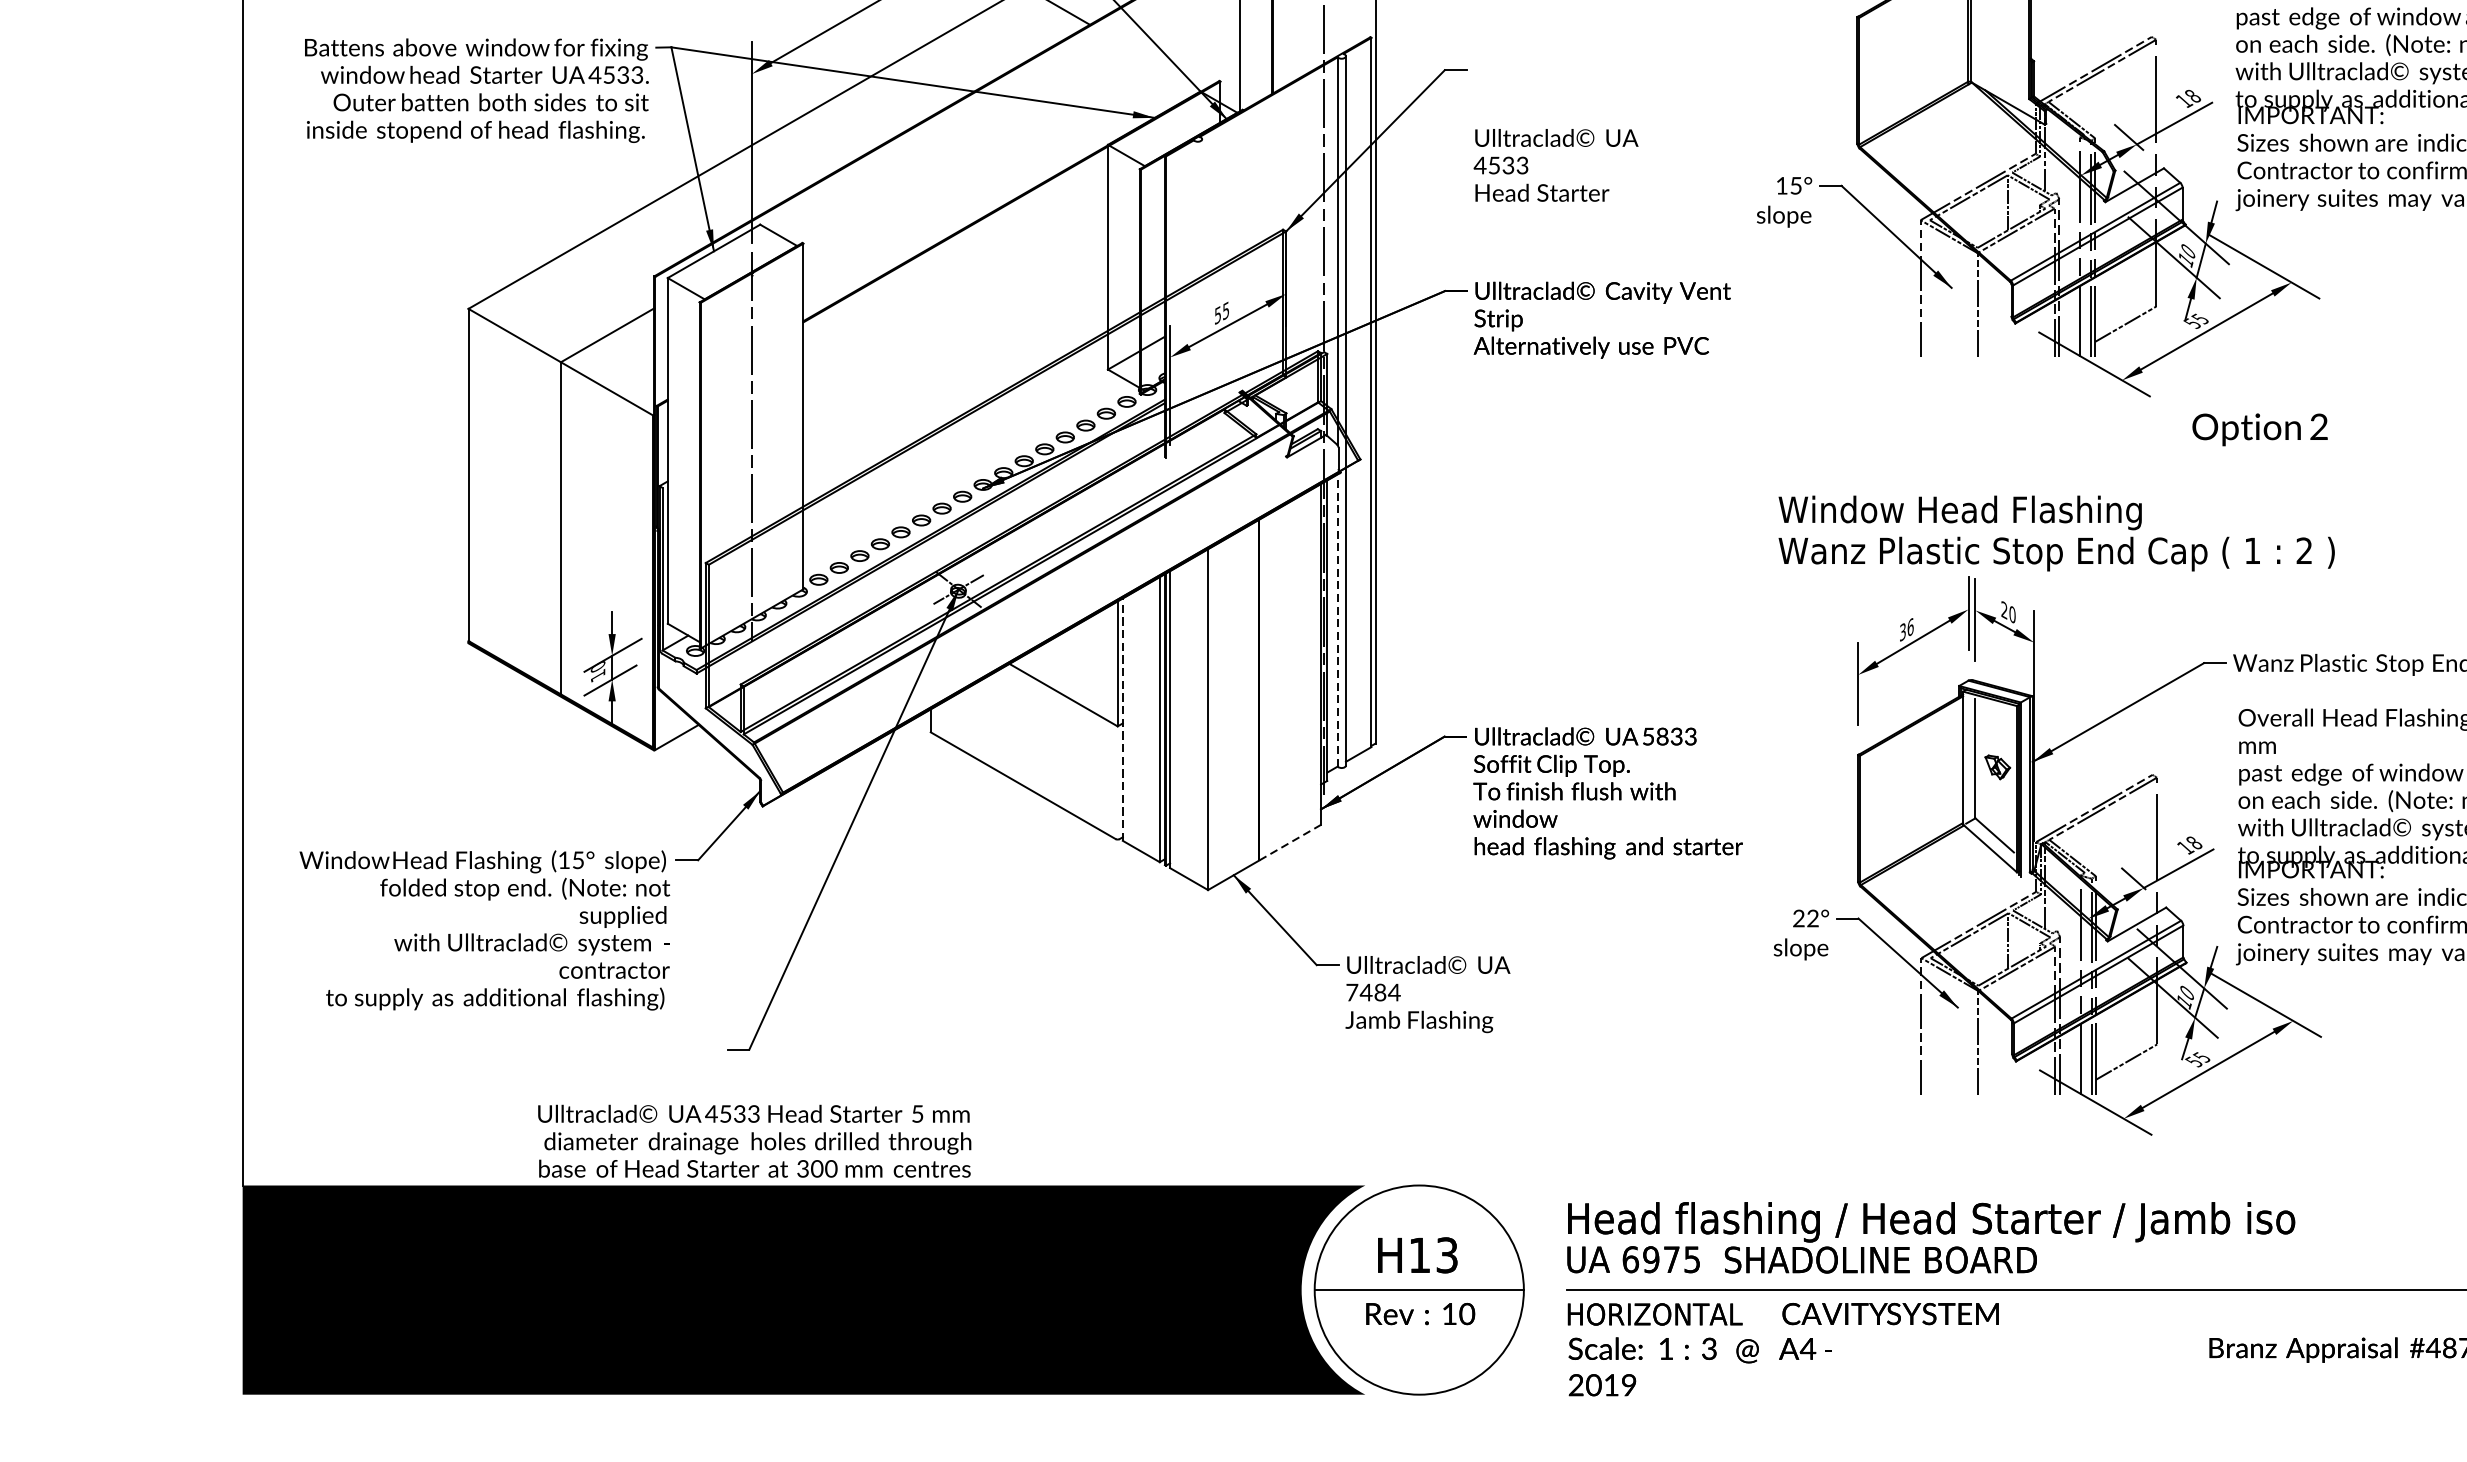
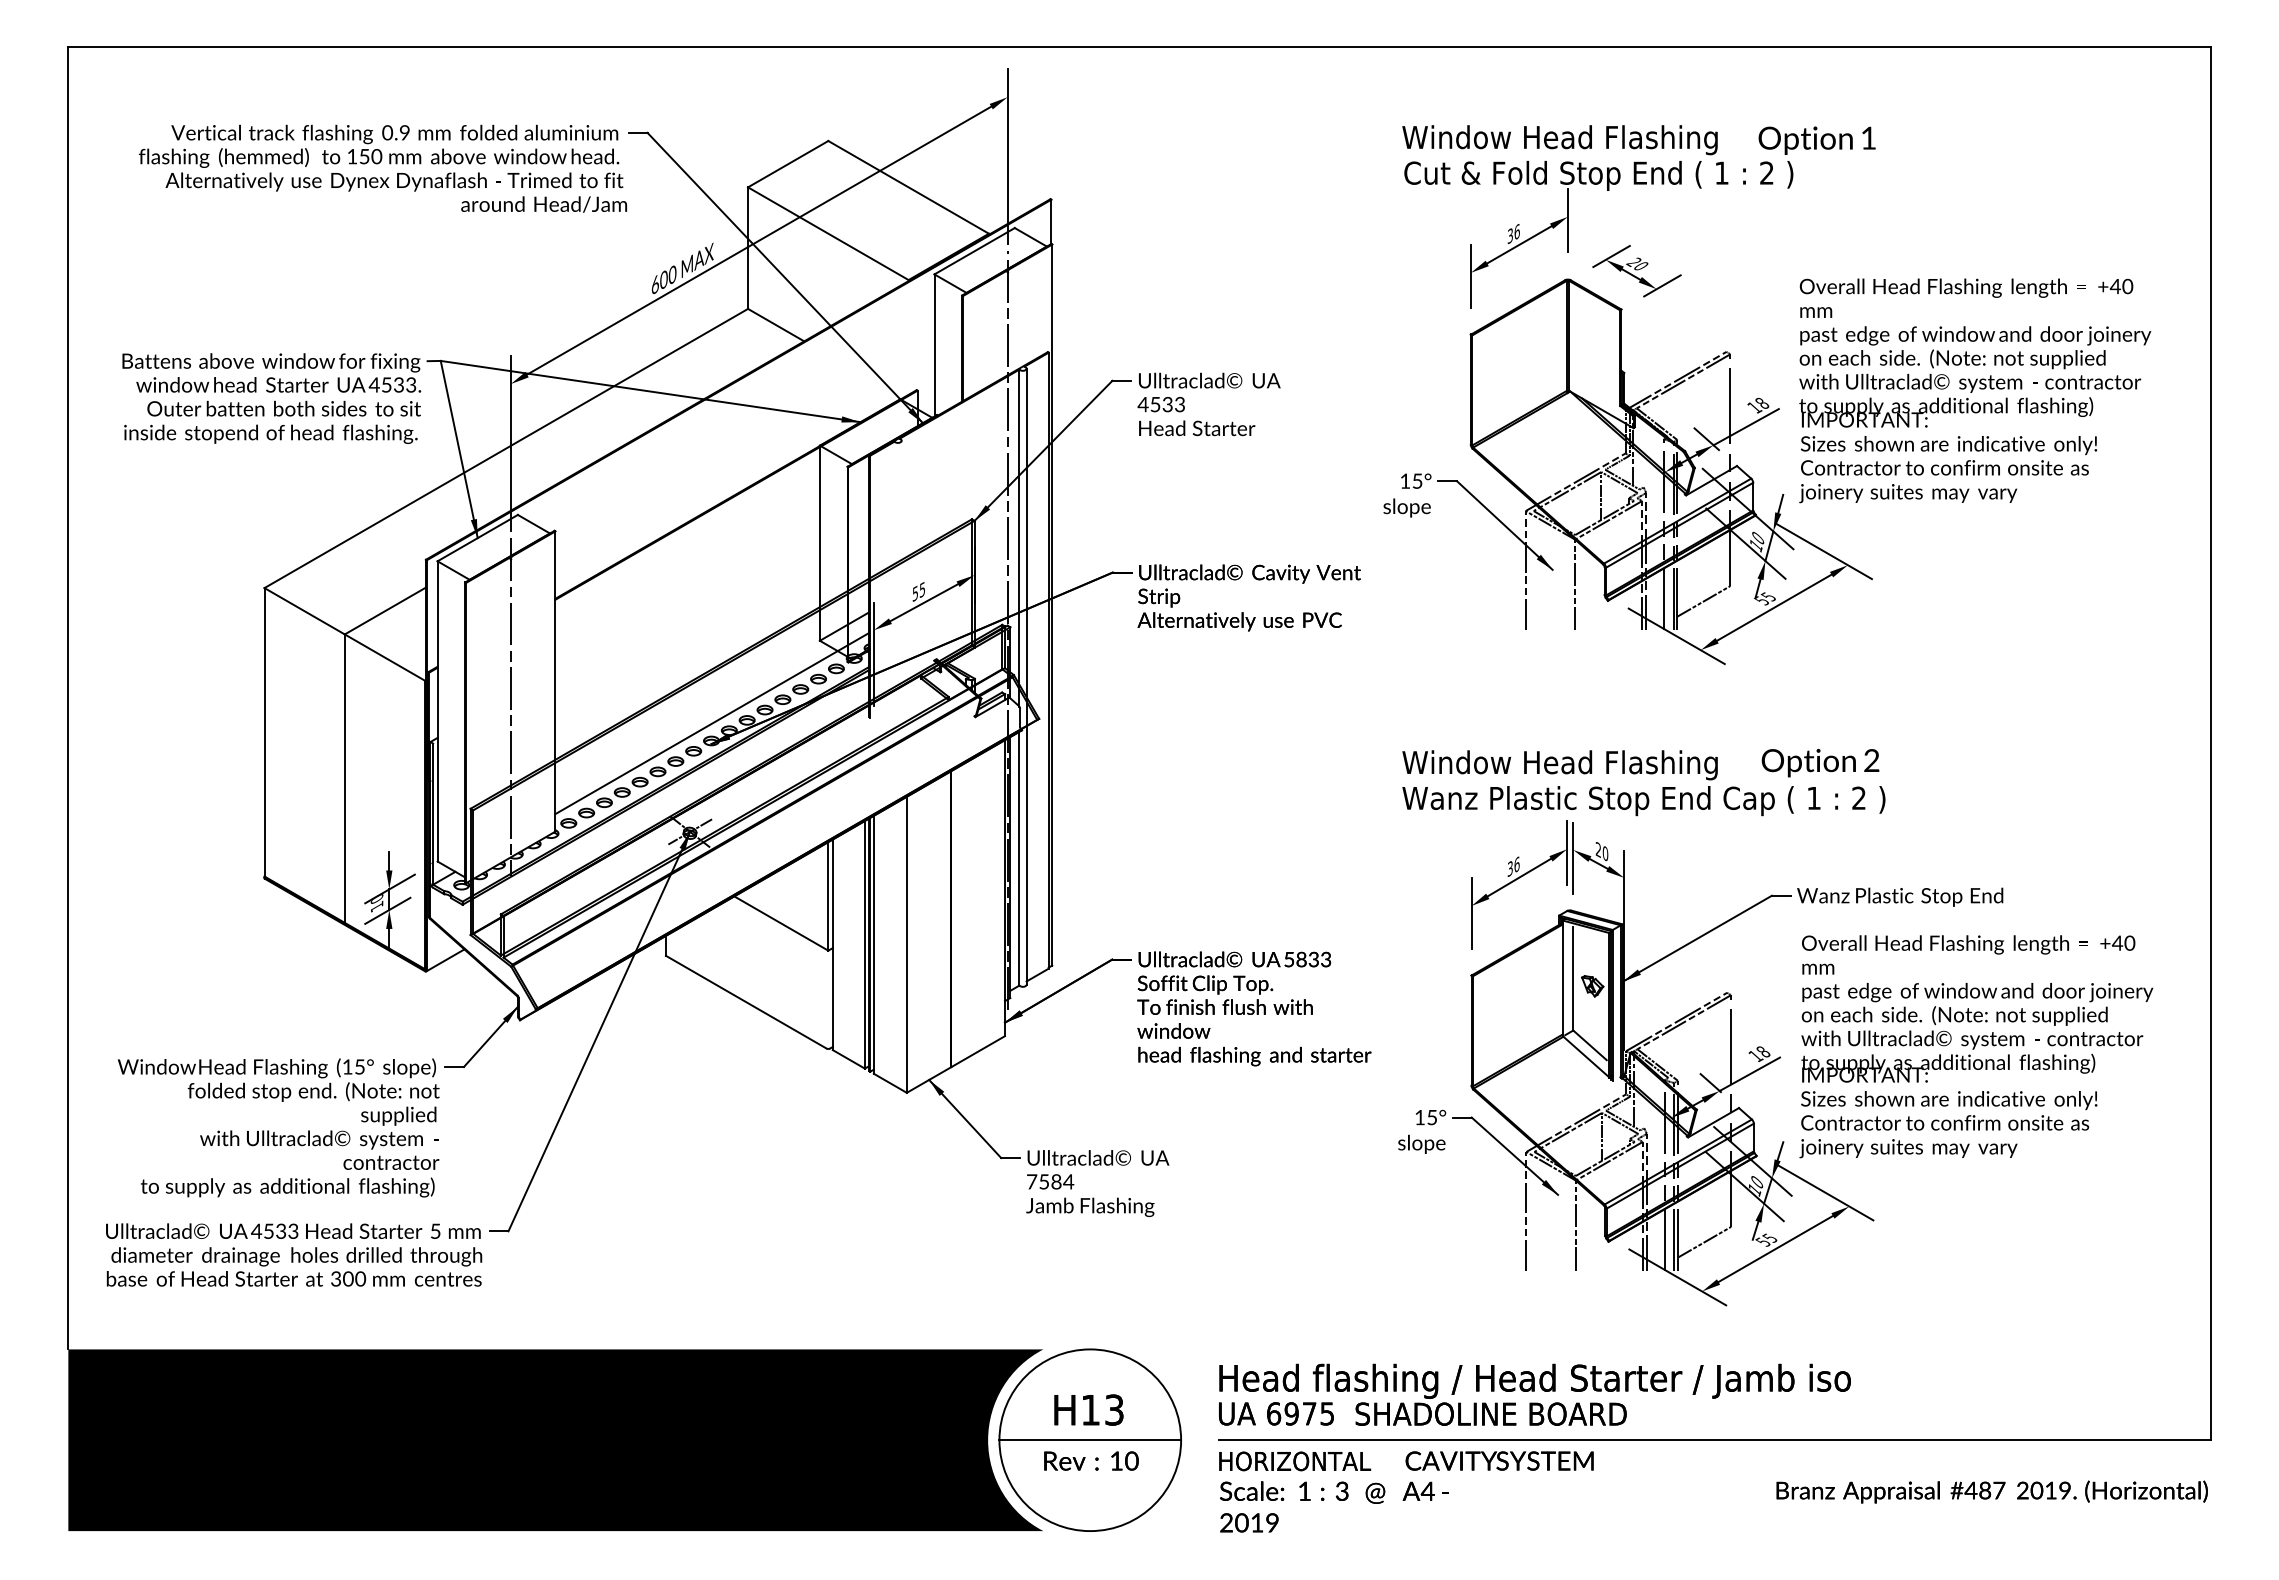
text: (1555, 165) -> (1208, 404), moved
text: (2260, 430) -> (1820, 763), moved
line: (984, 464) -> (712, 723), added
line: (1337, 620) -> (1019, 858), dashed -> solid
line: (1122, 719) -> (832, 944), dashed -> solid
line: (1290, 842) -> (978, 1051), dashed -> solid
text: (1806, 918) -> (1426, 1117), 22° -> 15°
text: (1365, 992) -> (1043, 1181), 7484 -> 7584
text: (755, 1140) -> (294, 1254), moved

